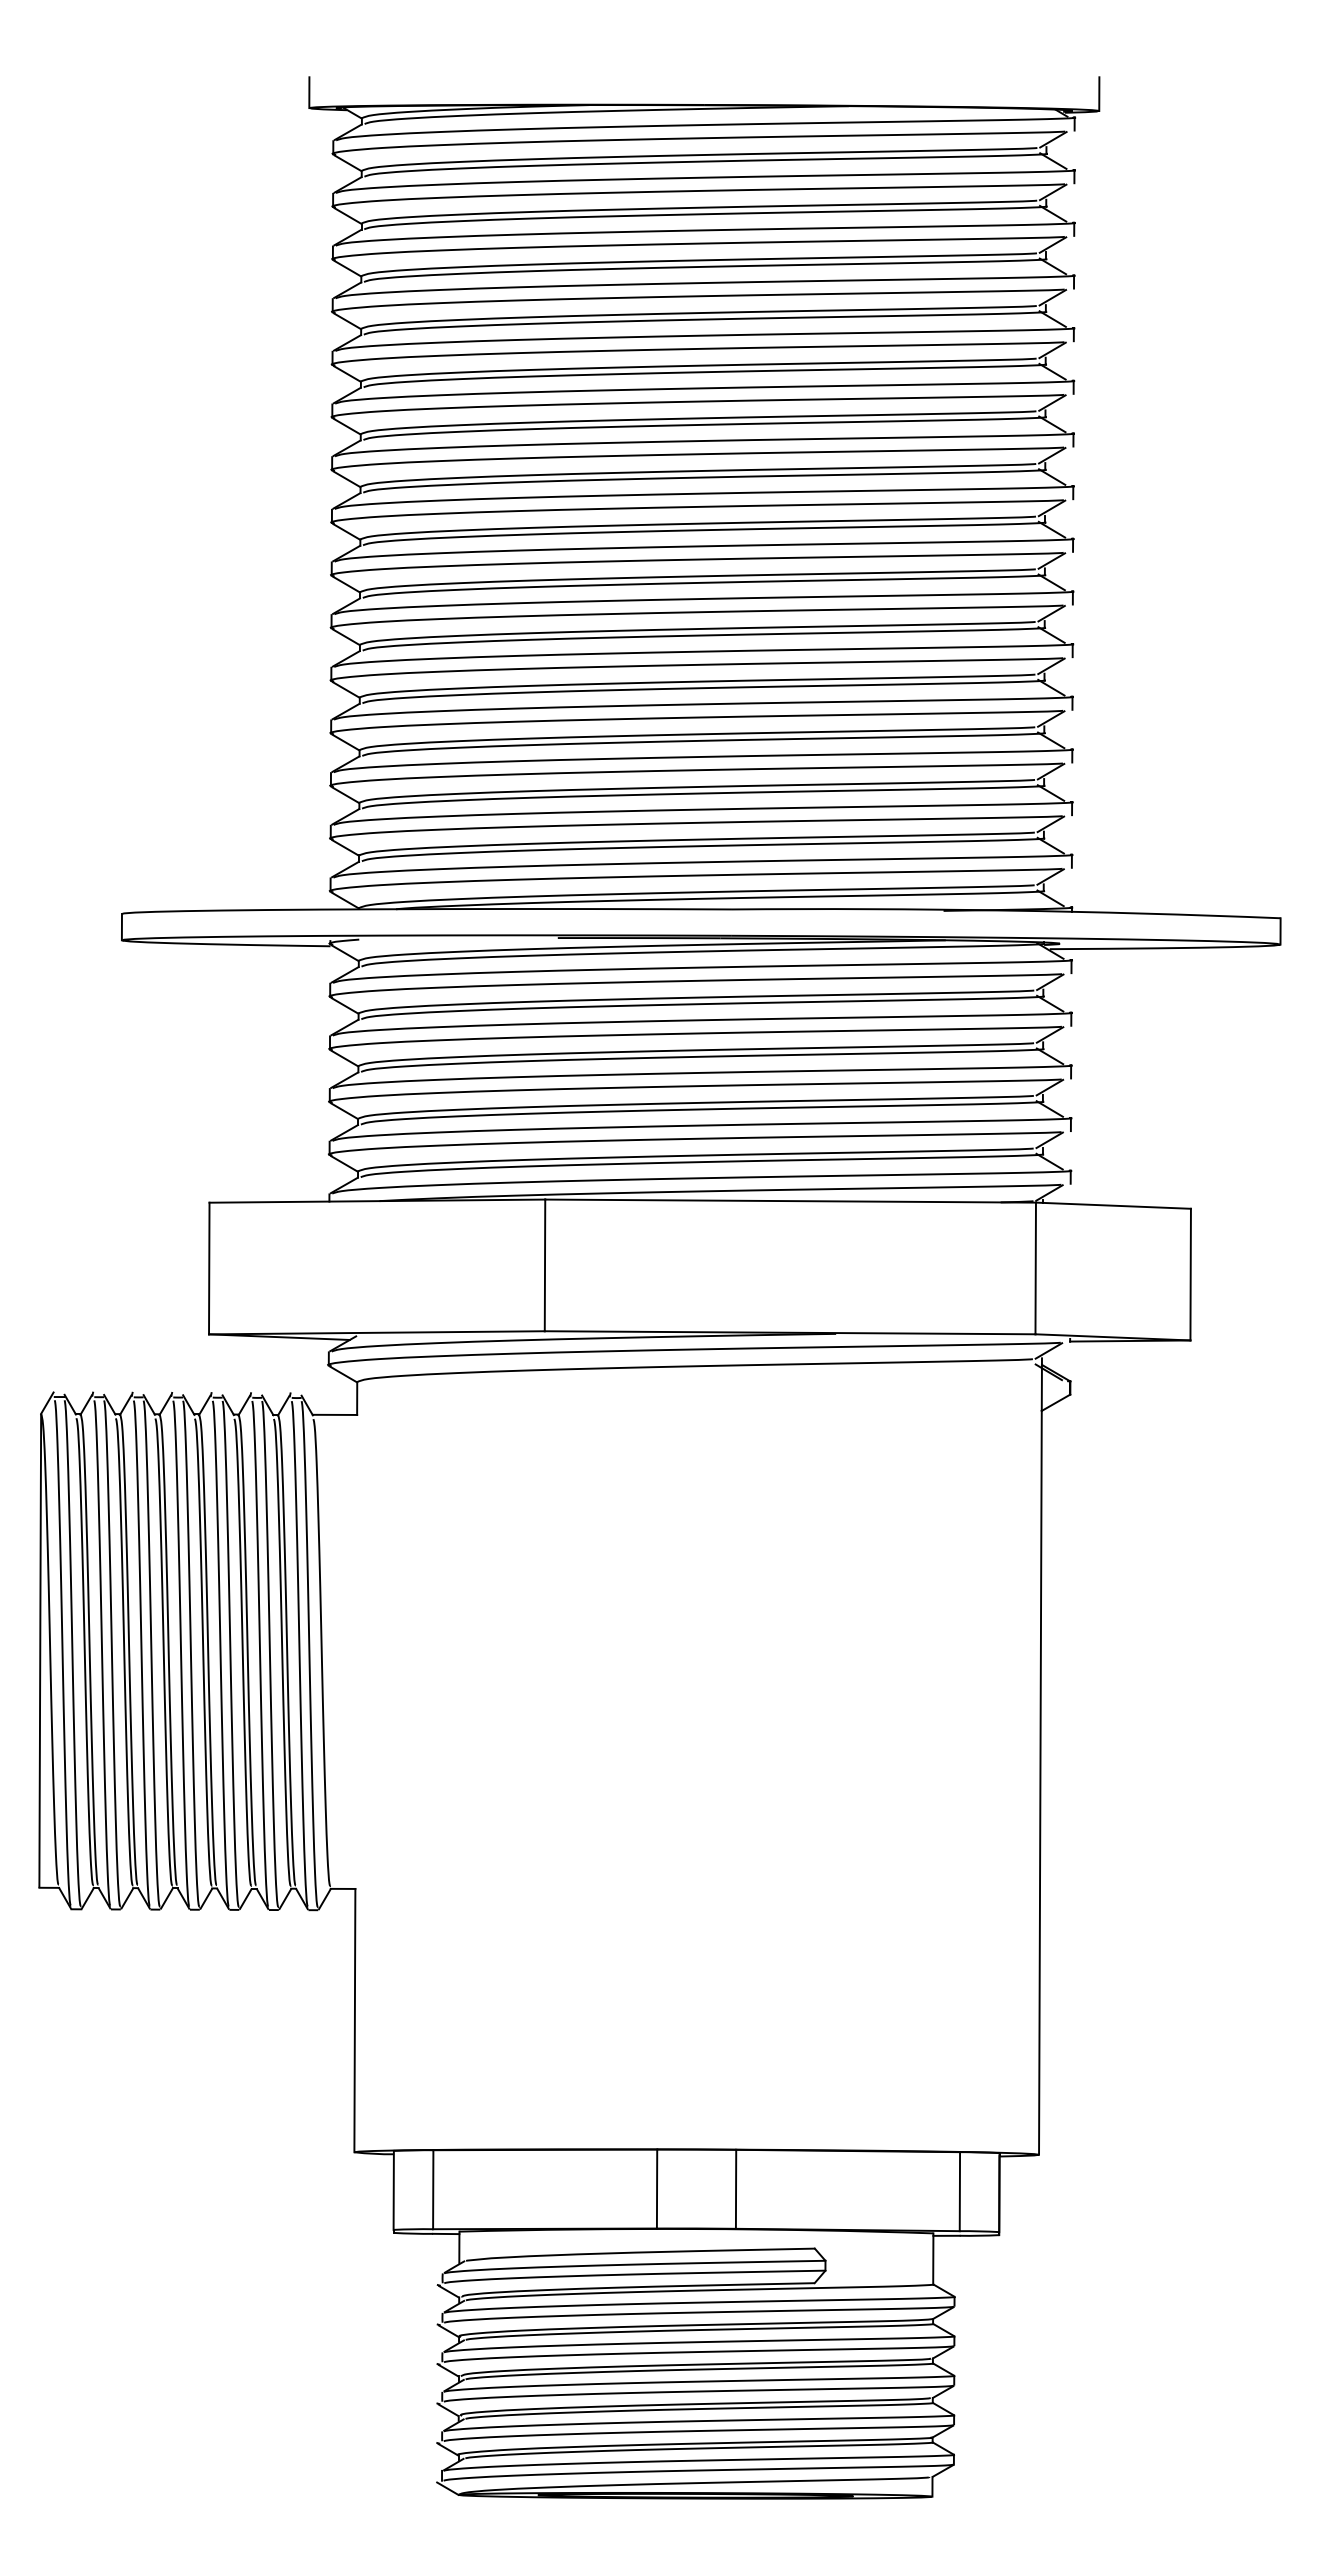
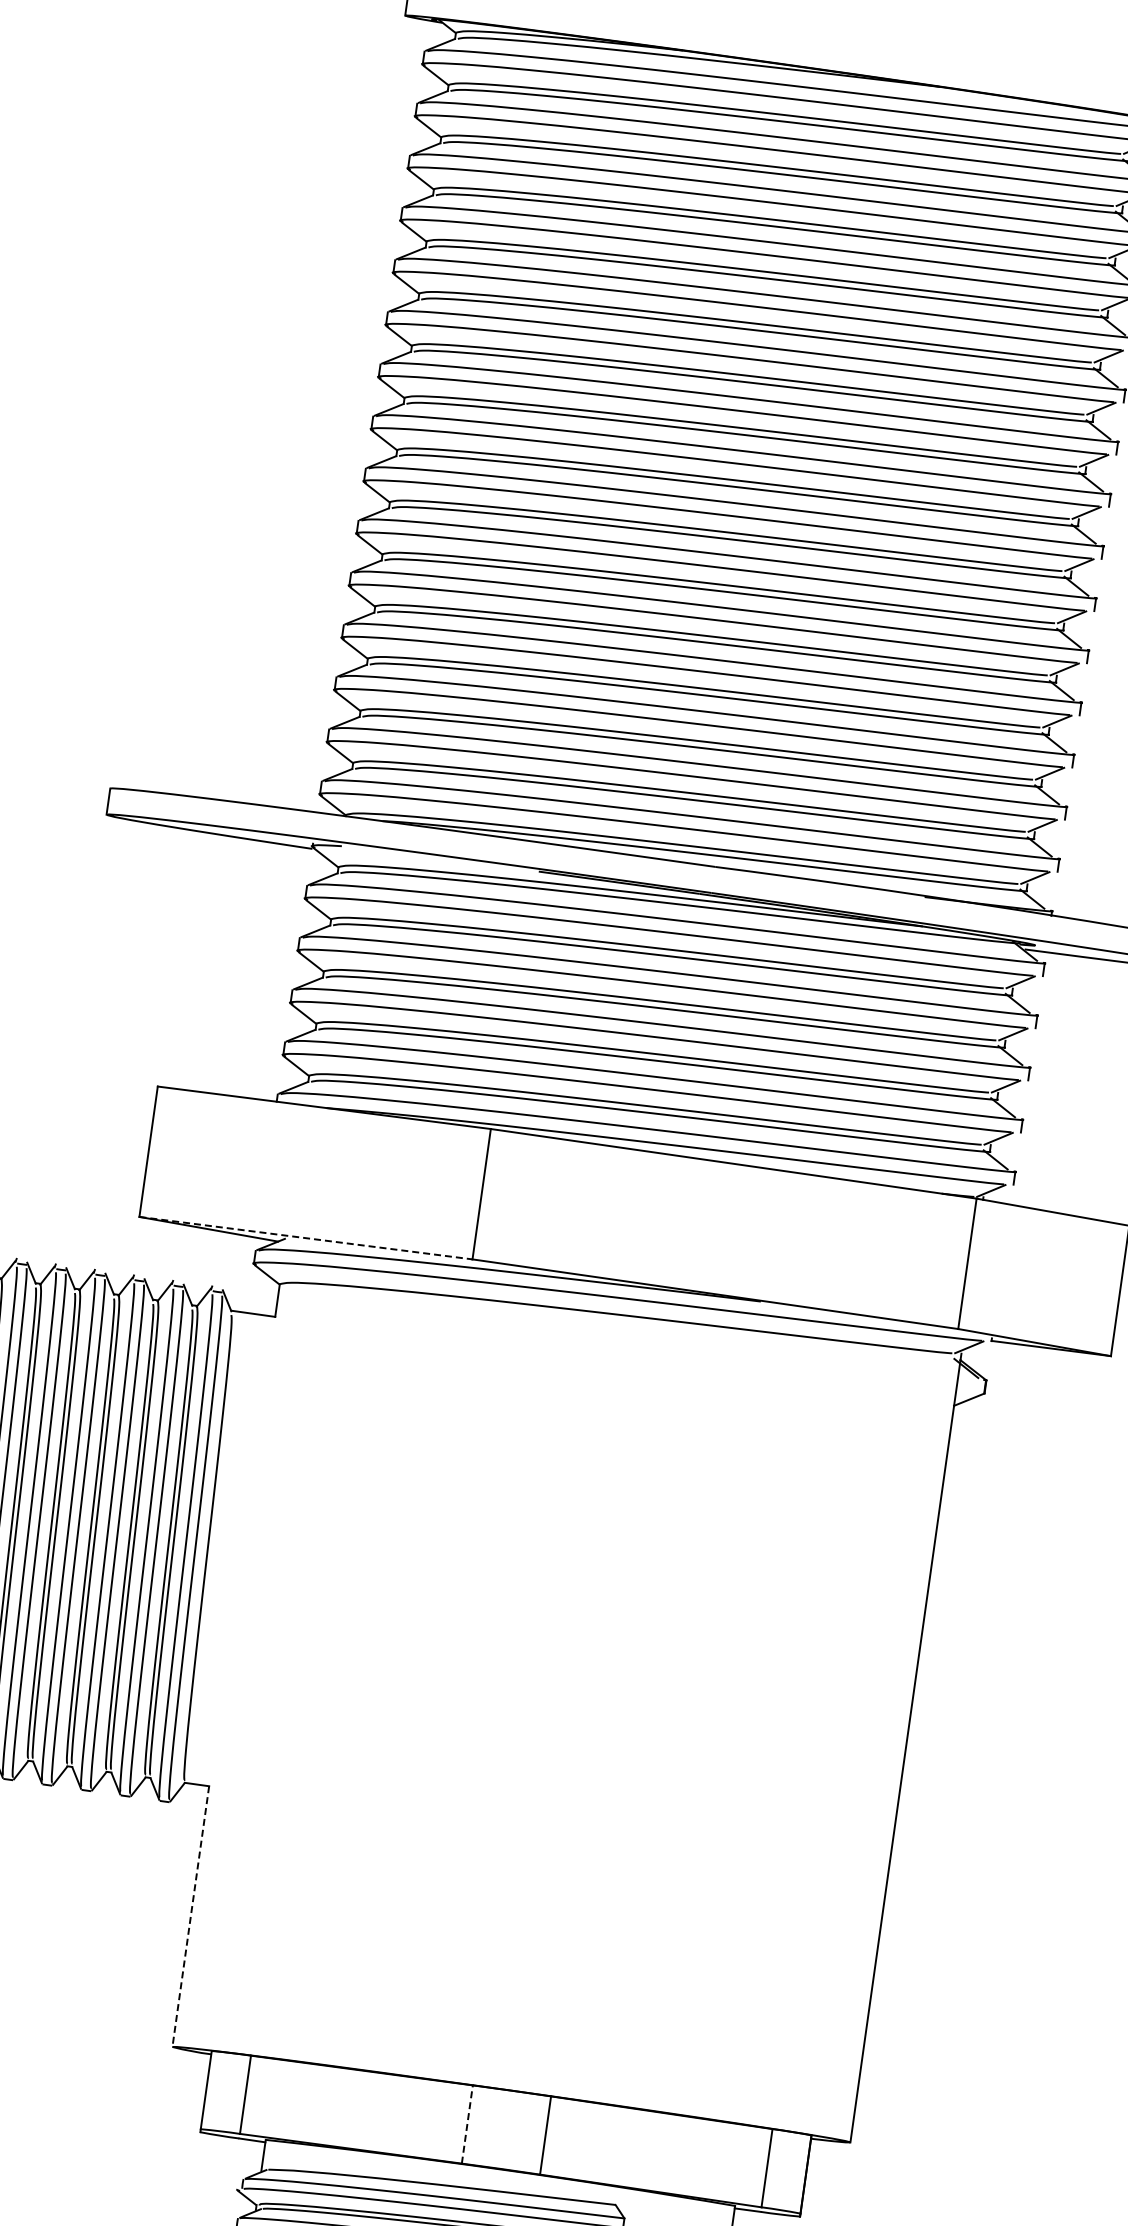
line: (376, 1332) -> (305, 1237), solid -> dashed
line: (354, 2020) -> (190, 1916), solid -> dashed
line: (657, 2188) -> (467, 2124), solid -> dashed

